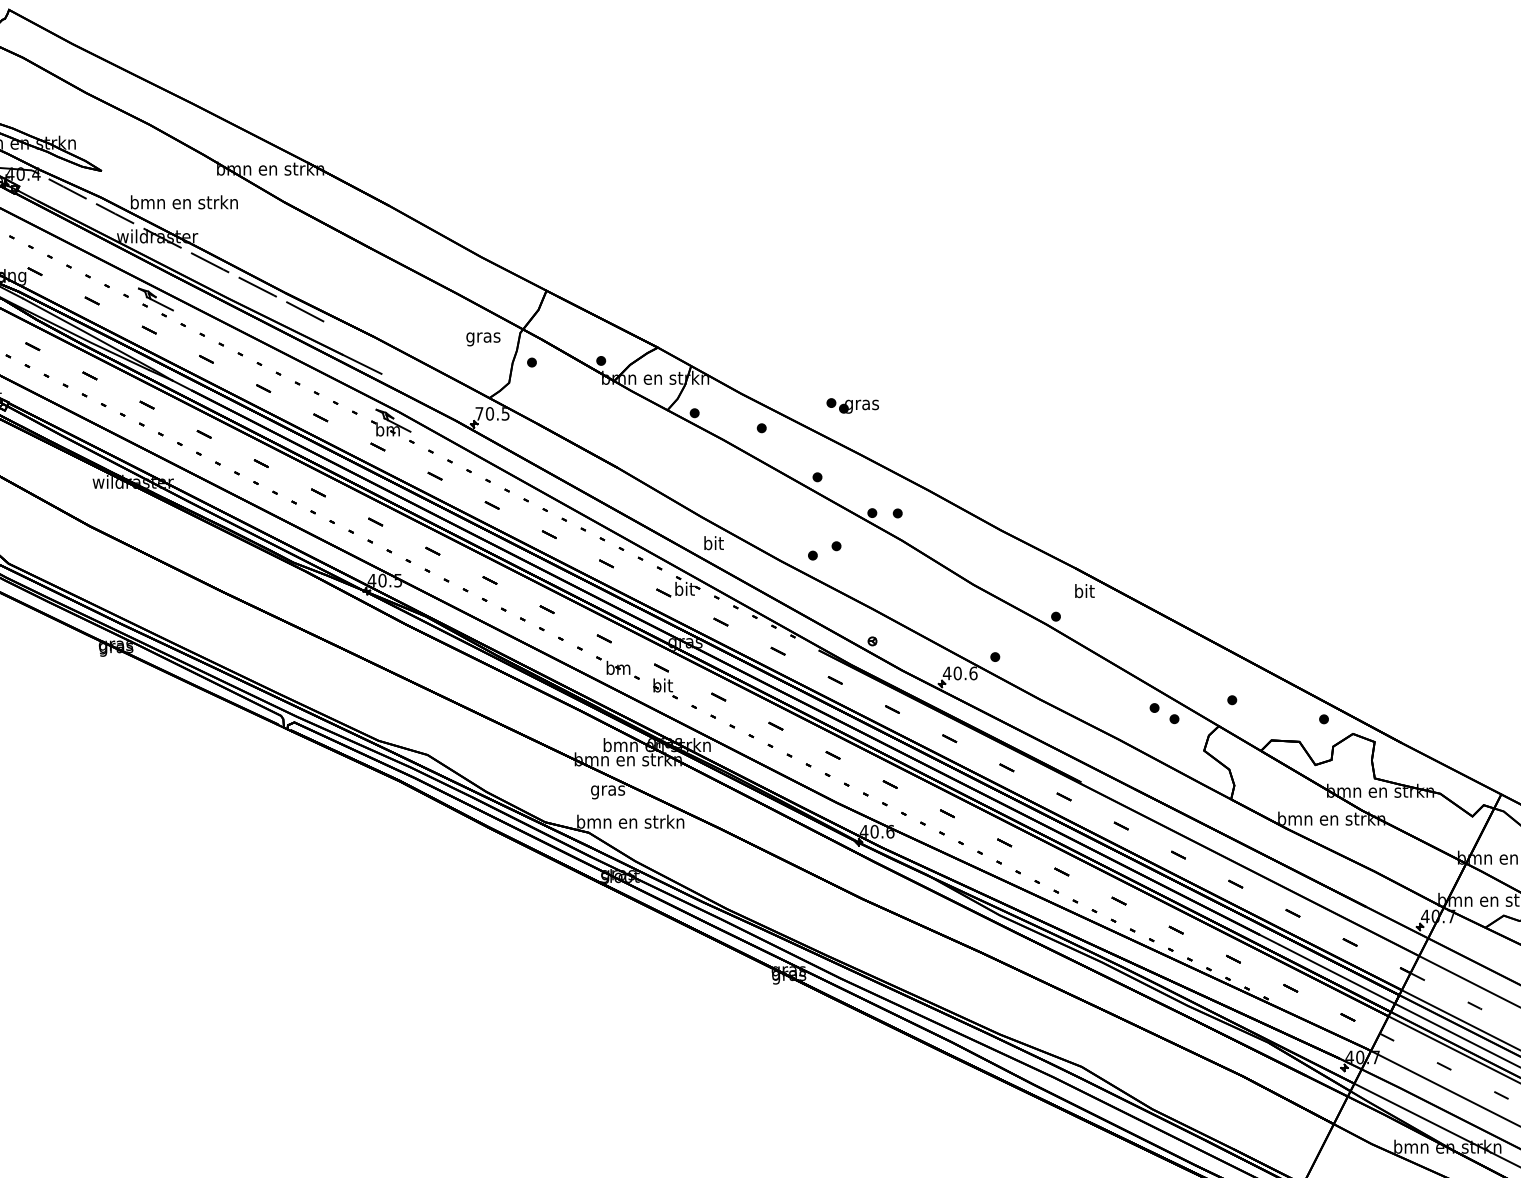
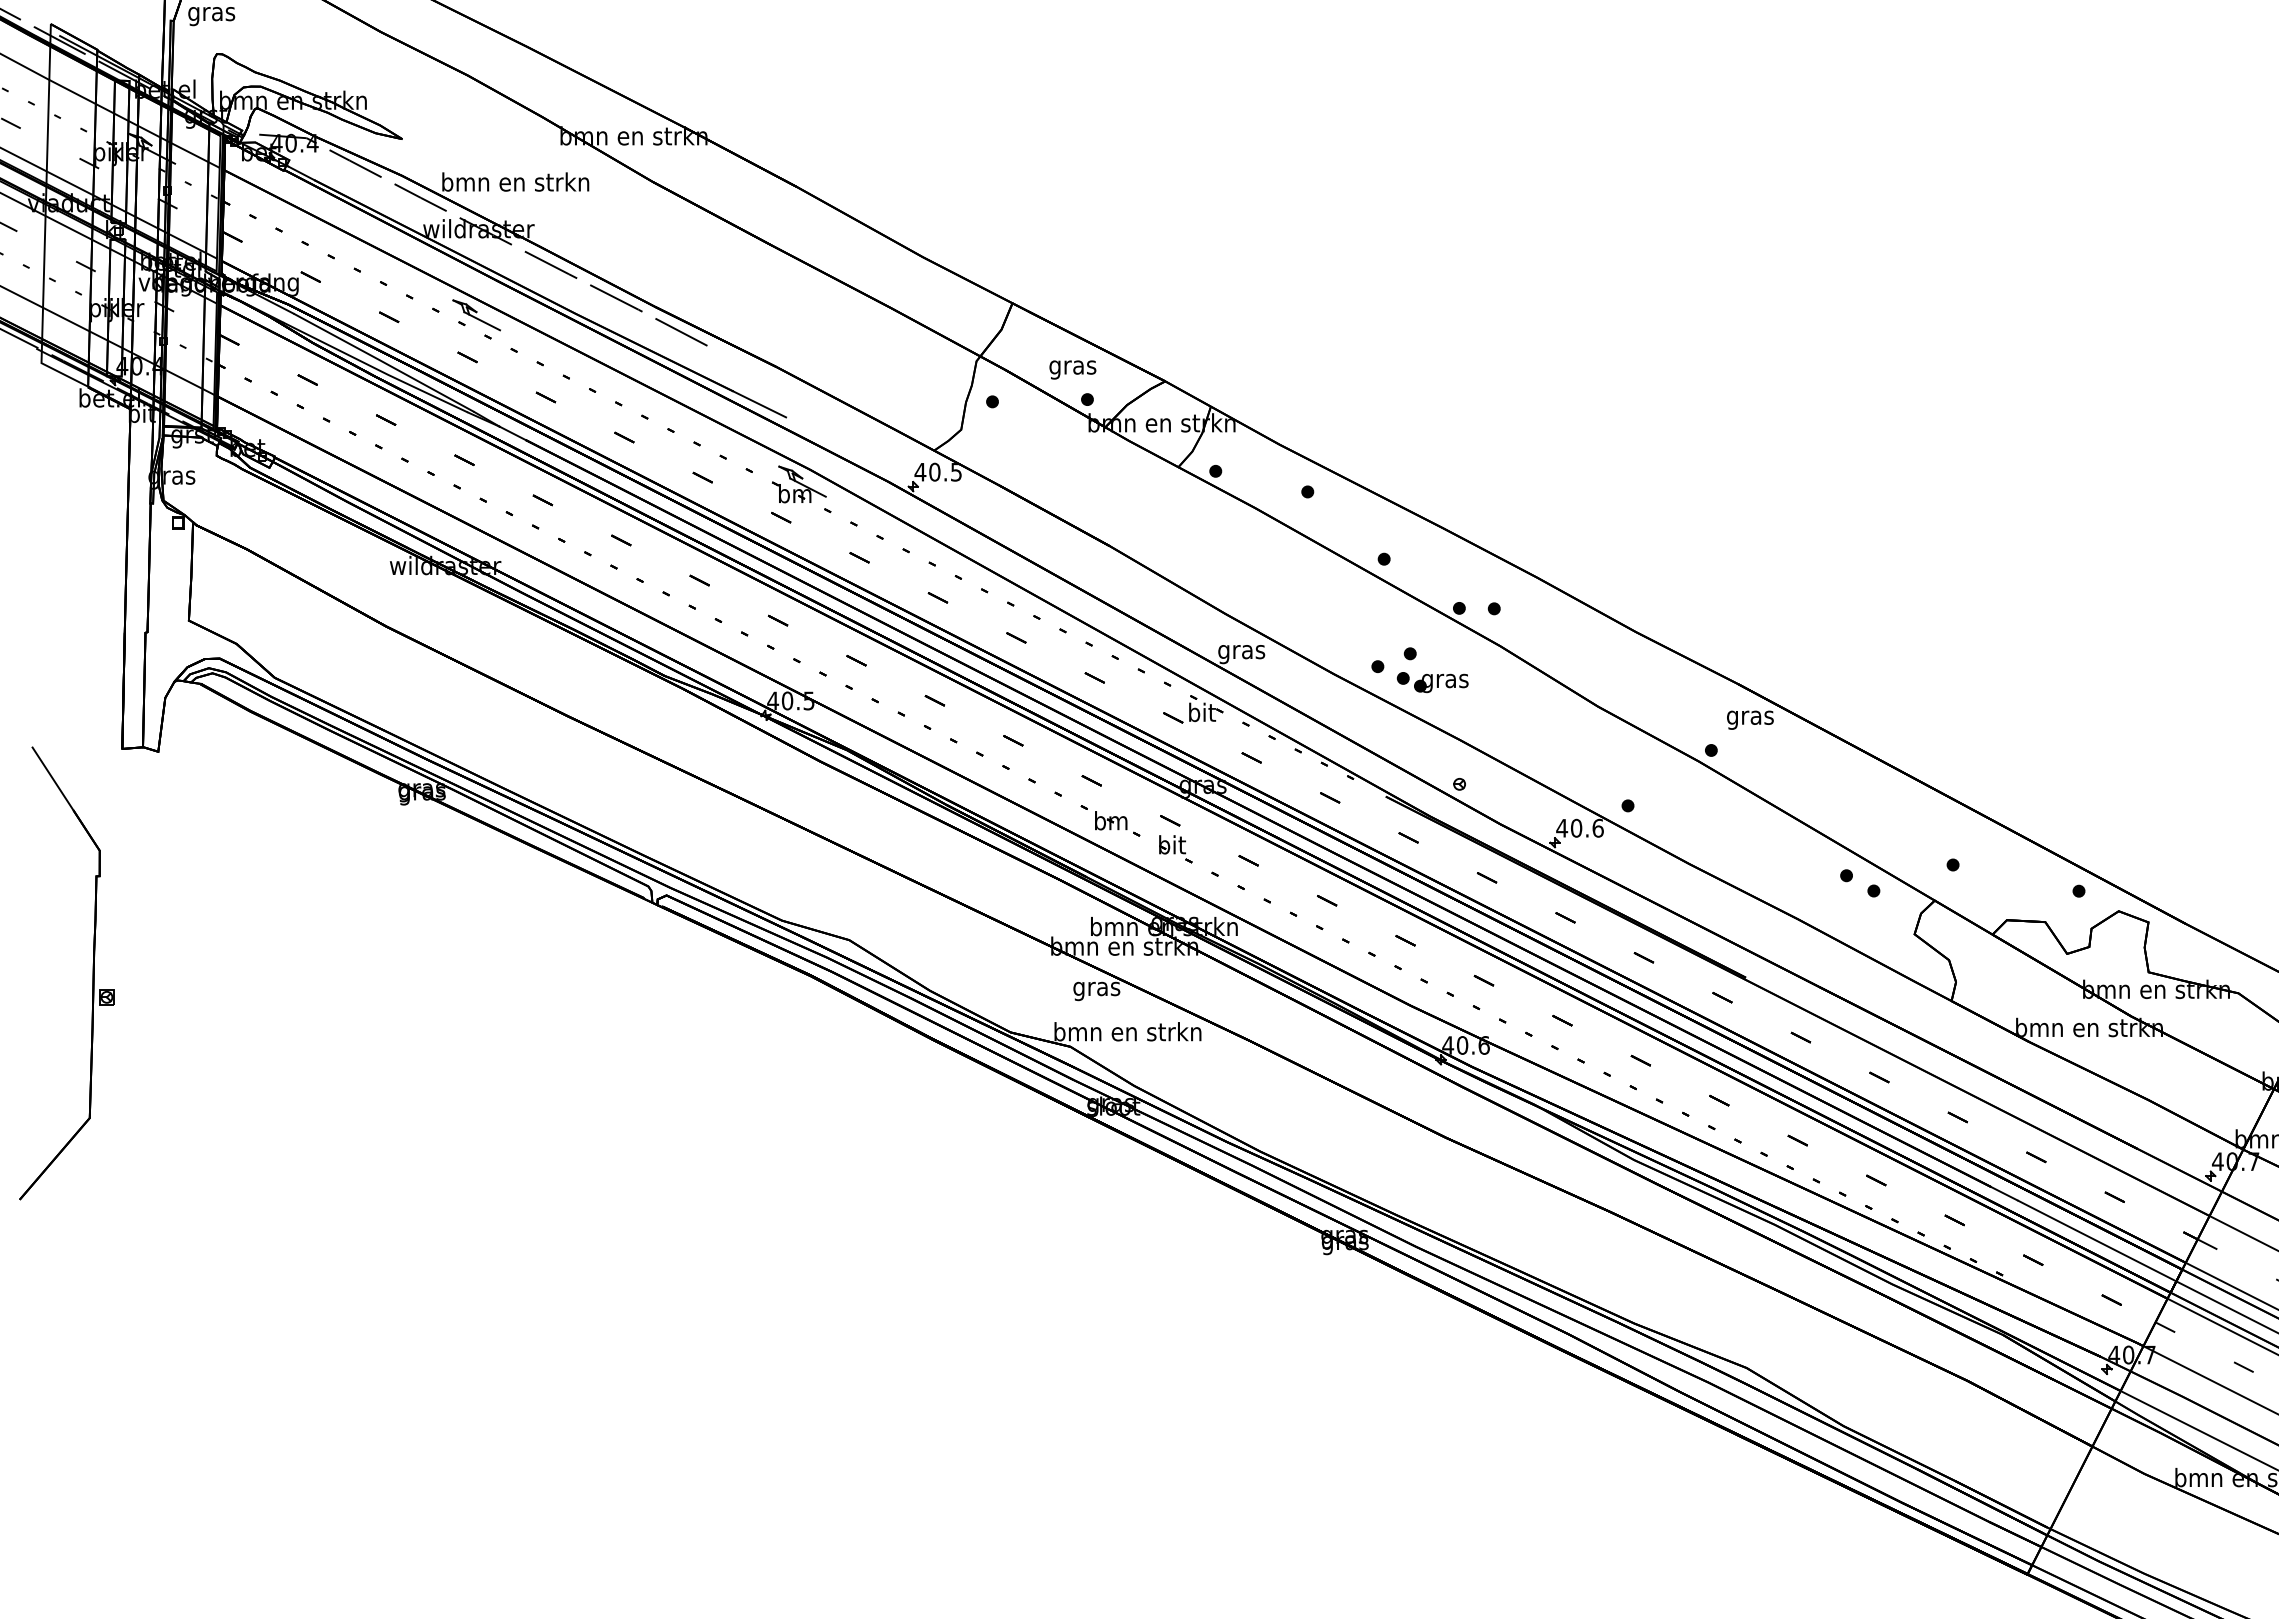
text: (483, 338) -> (1072, 369), moved
part: (852, 406) -> (1432, 682), moved
text: (479, 414) -> (920, 472), 70.5 -> 40.5
text: (713, 544) -> (1241, 651), bit -> gras
text: (1084, 592) -> (1750, 717), bit -> gras

